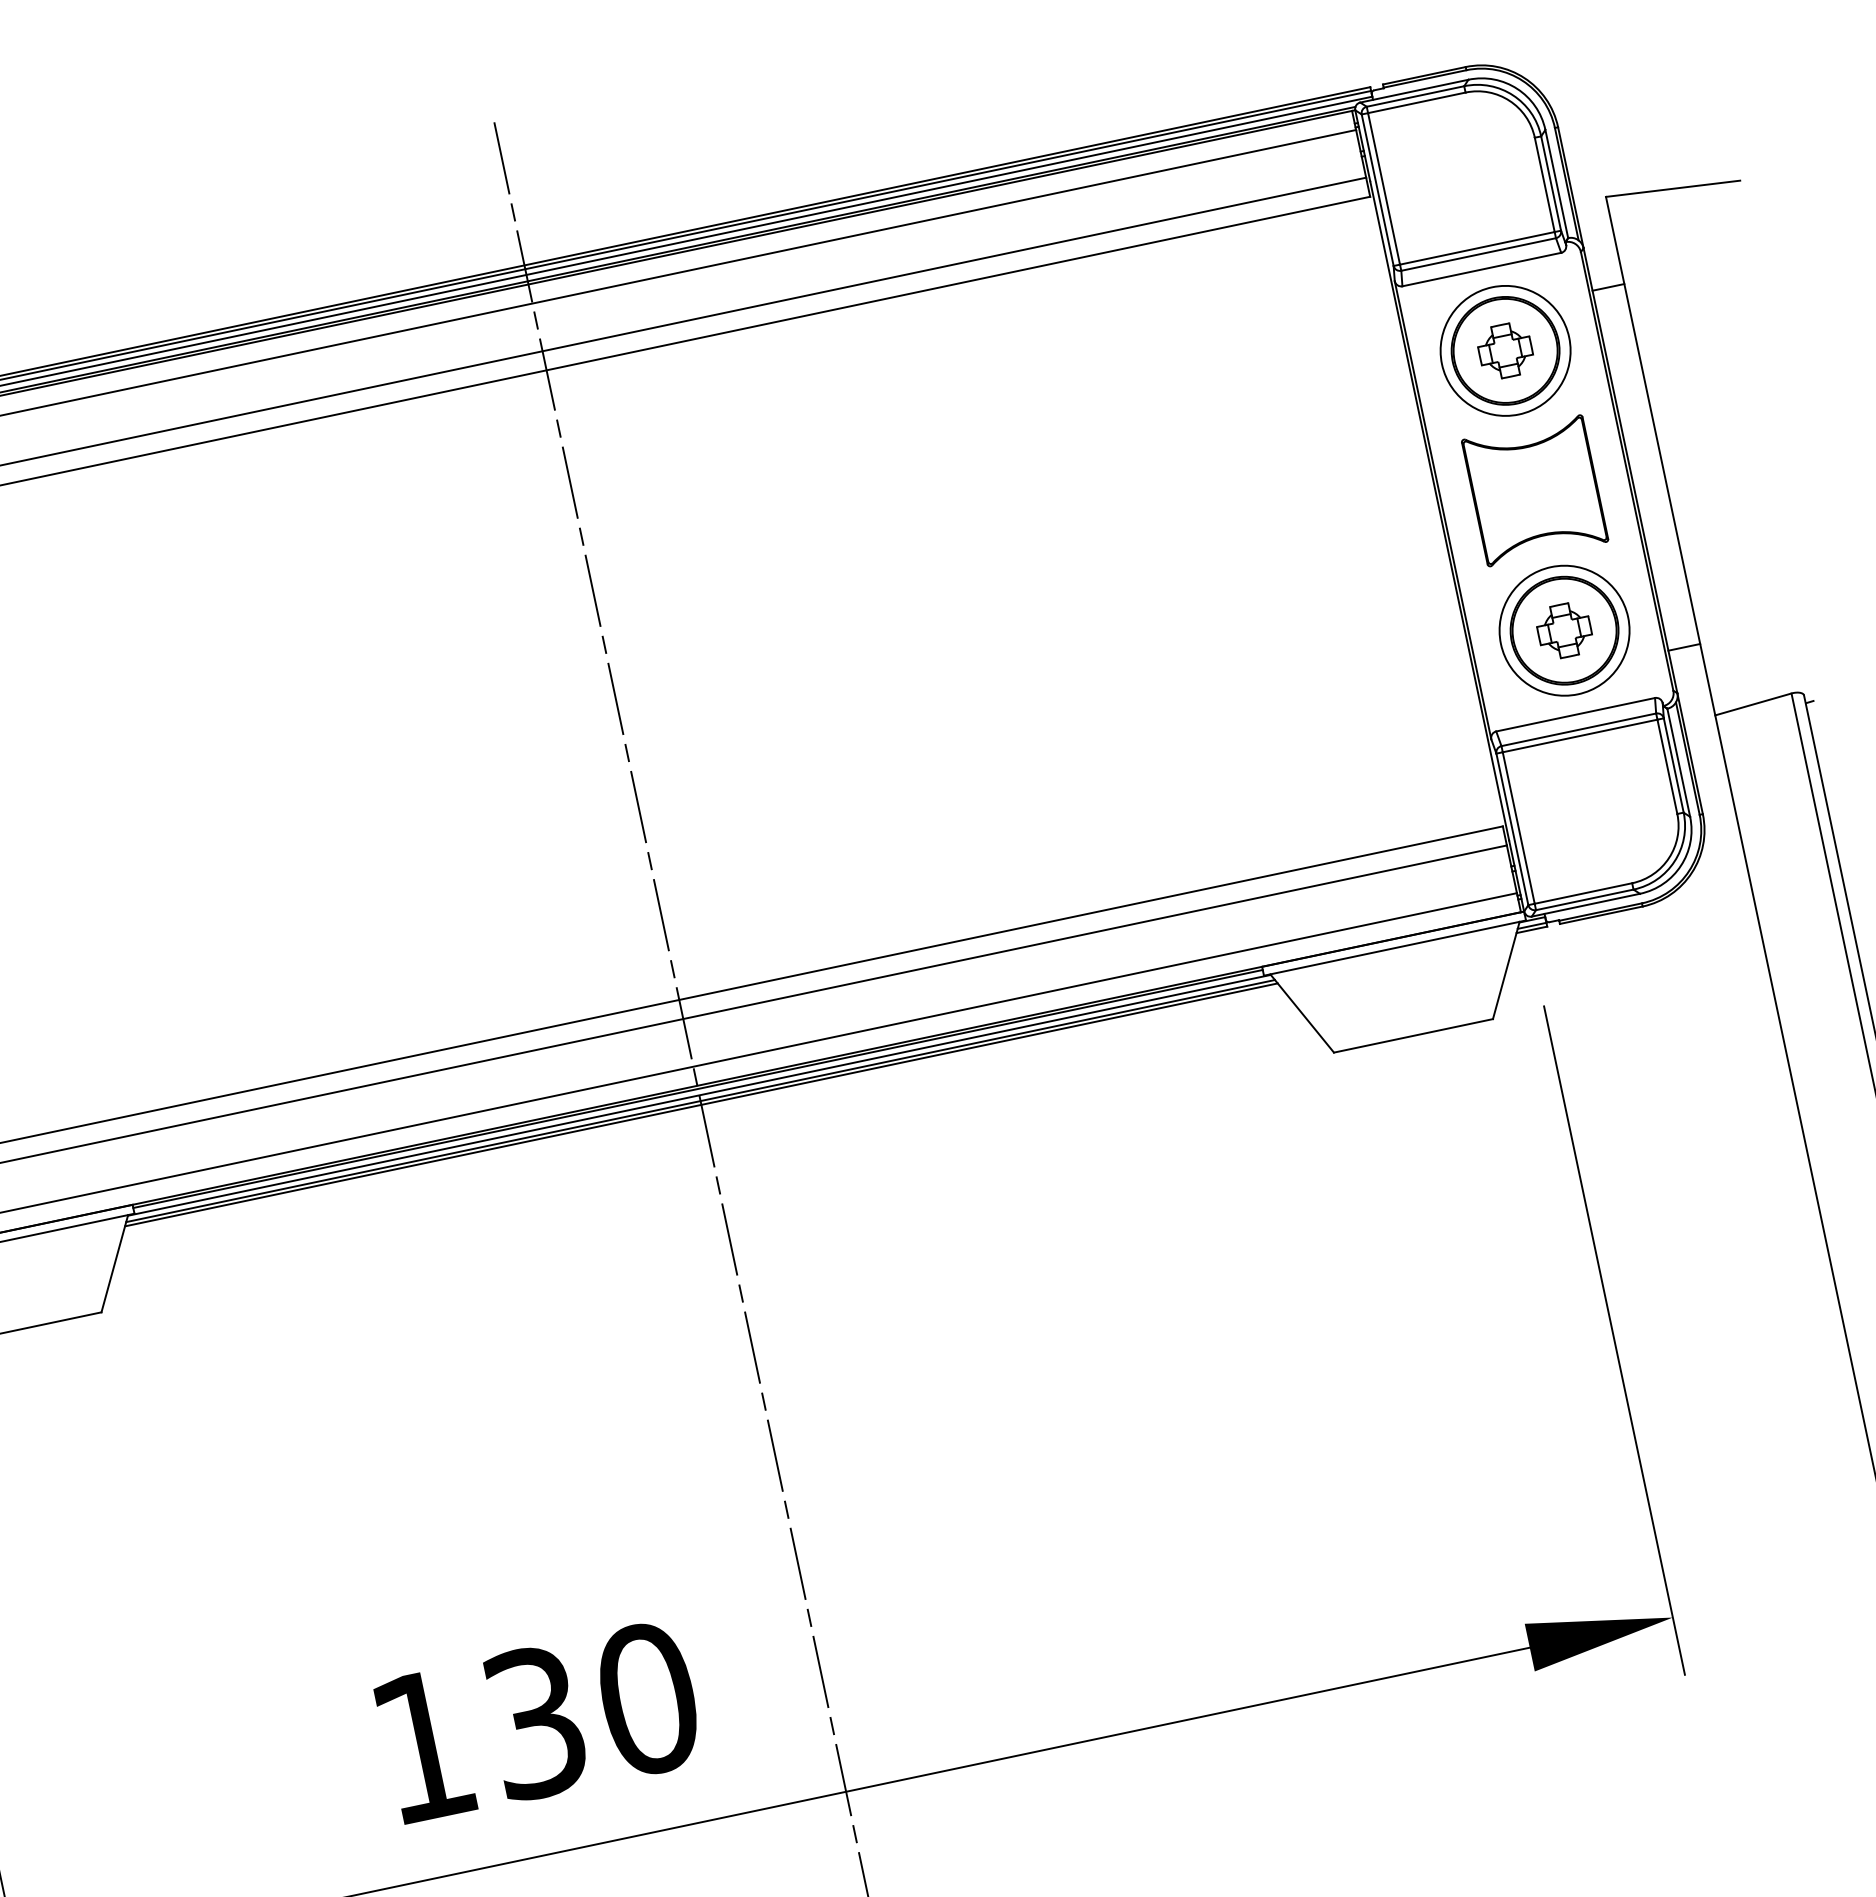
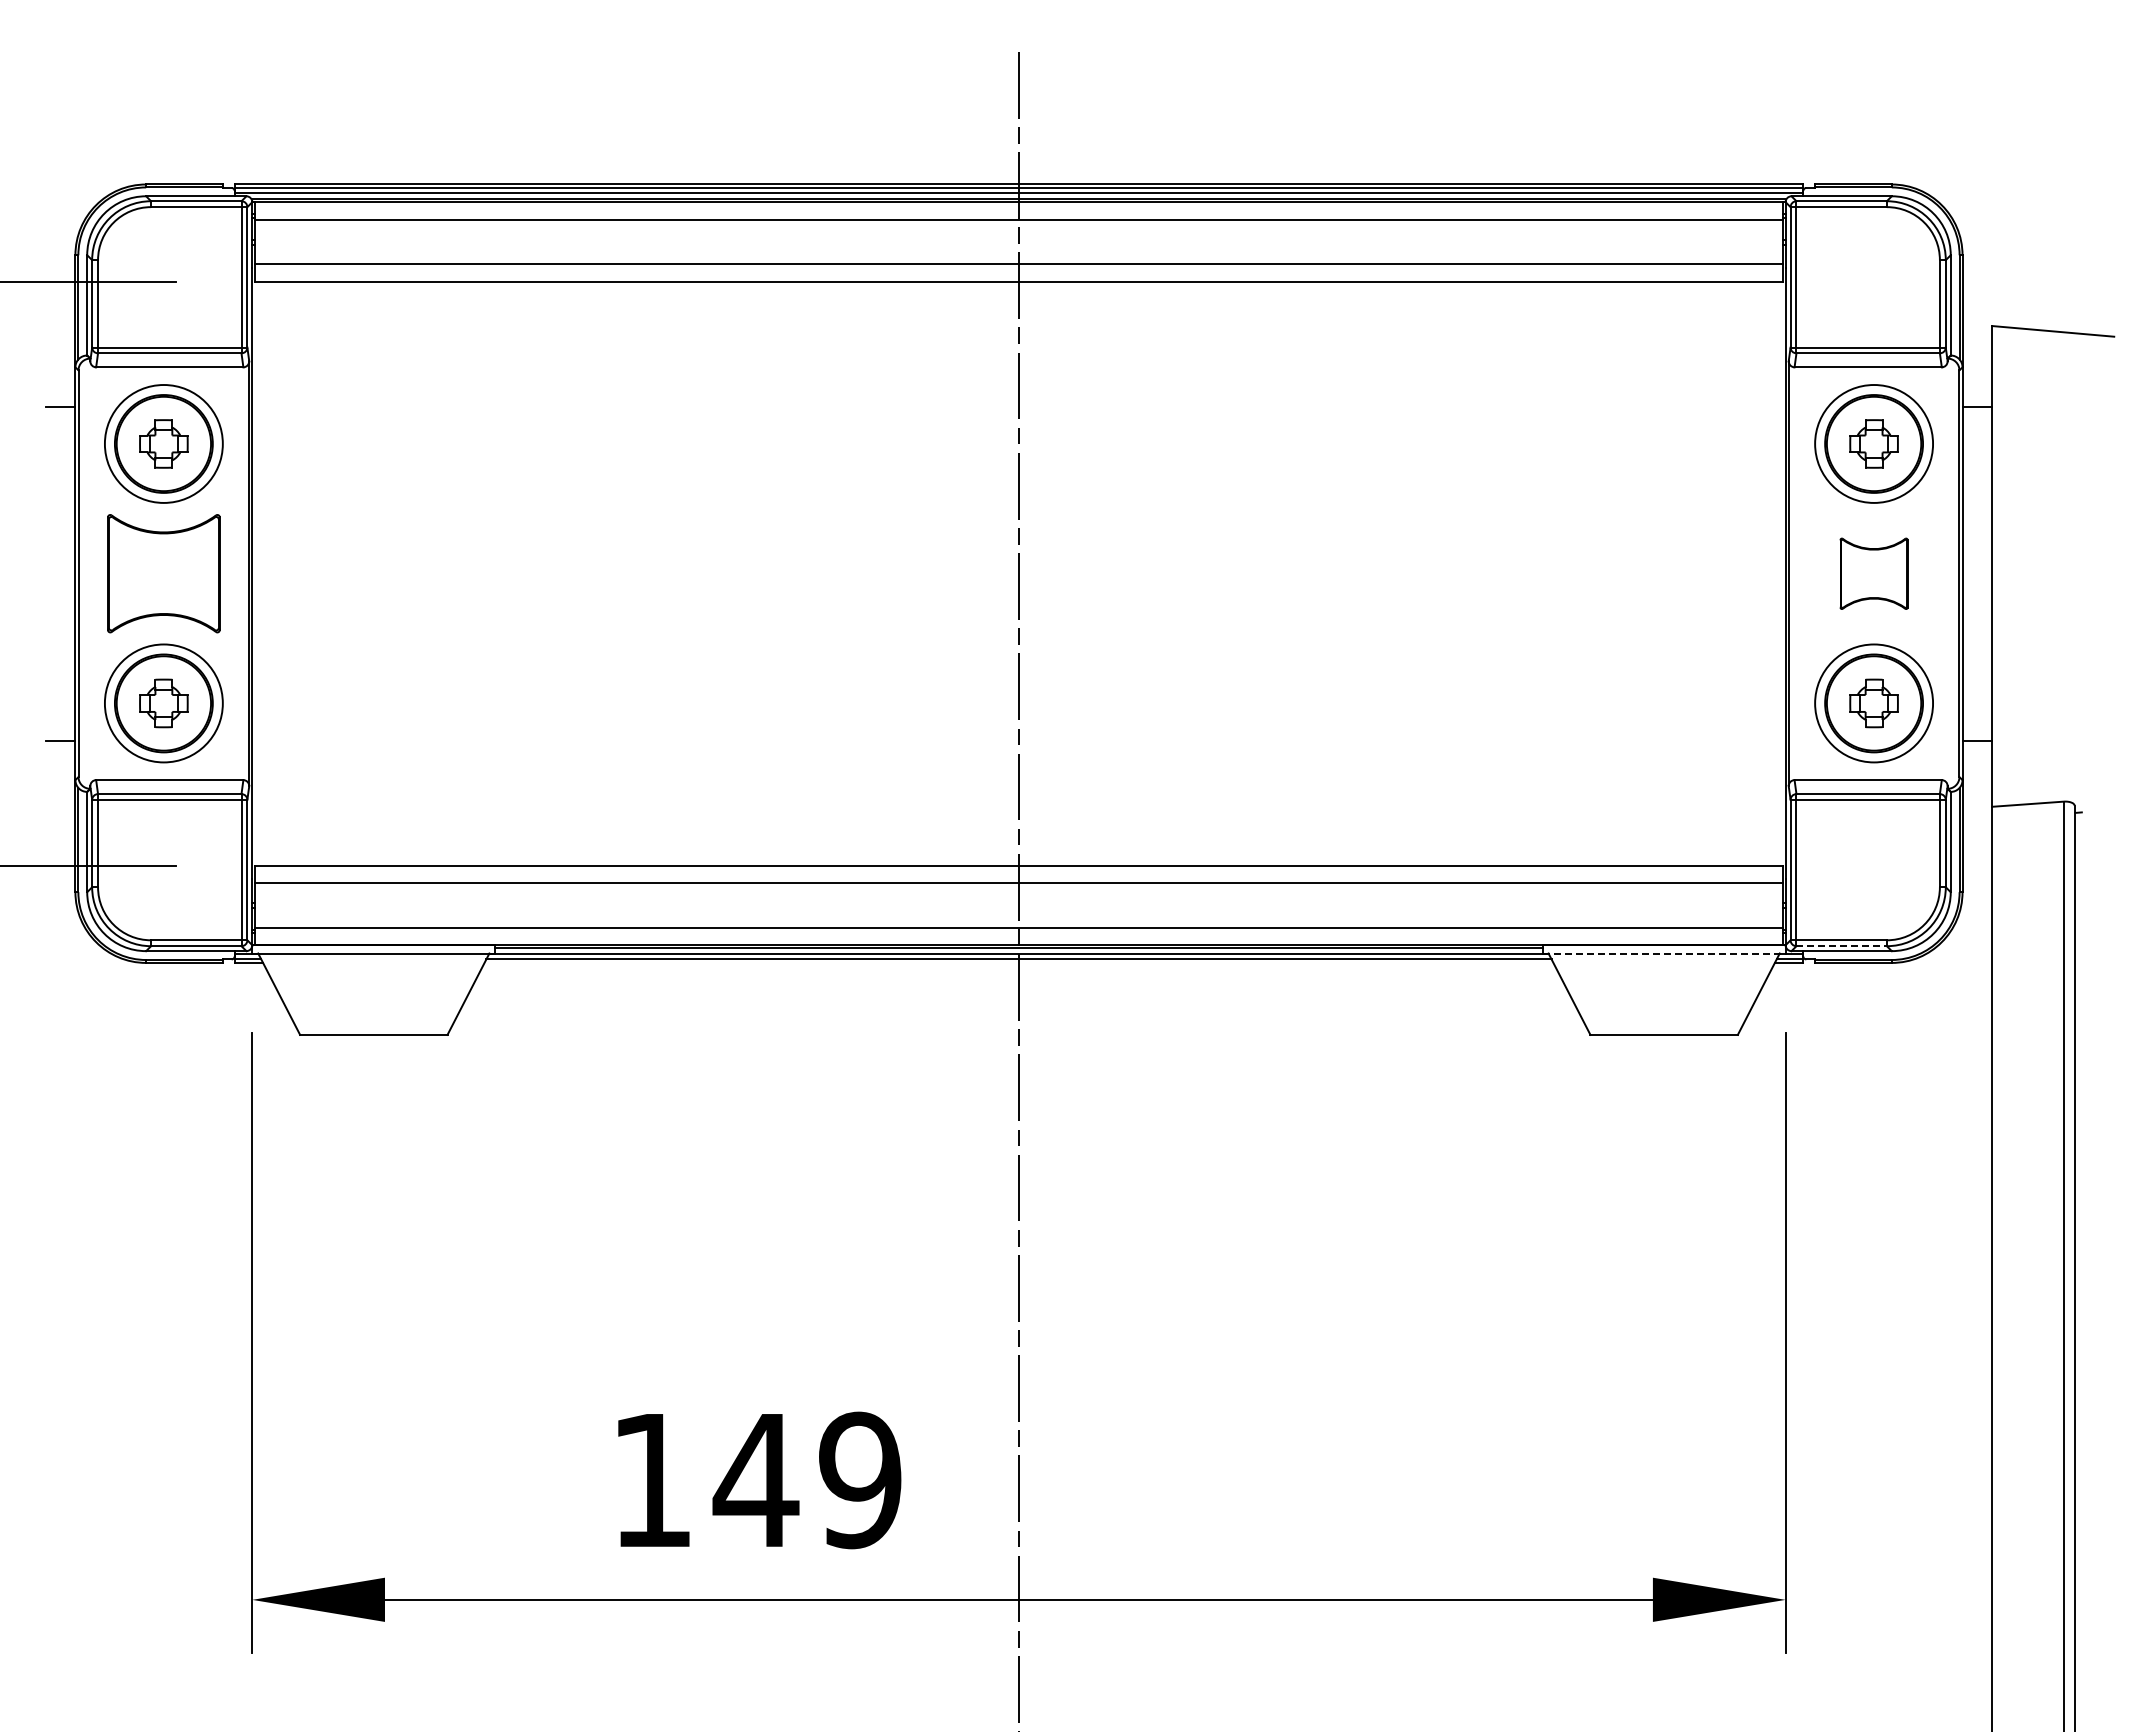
part: (1534, 490) -> (1873, 573), size x0.6
line: (1585, 900) -> (1842, 946), solid -> dashed
line: (1395, 948) -> (1664, 953), solid -> dashed
line: (700, 1104) -> (1018, 962), removed
text: (589, 1711) -> (806, 1480), 130 -> 149

